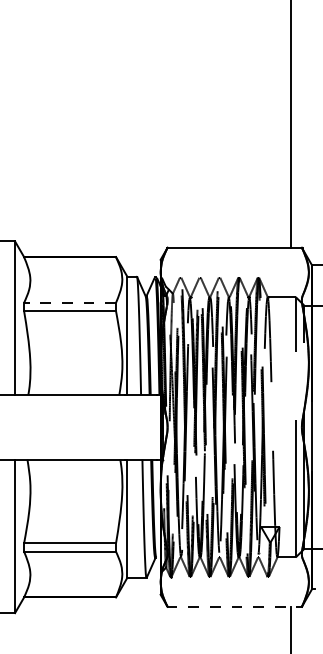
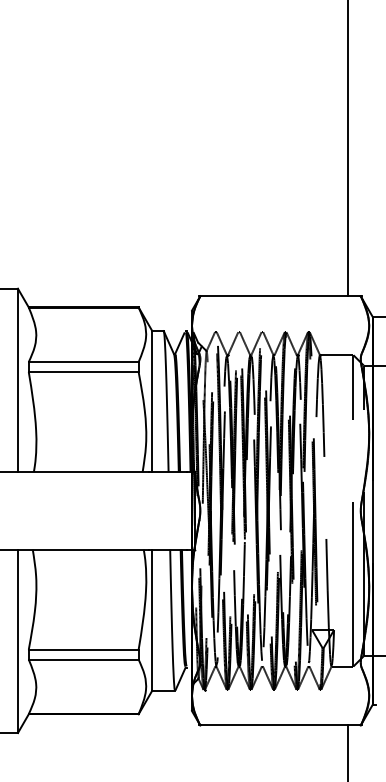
line: (69, 303) -> (83, 362), dashed -> solid
line: (235, 606) -> (281, 725), dashed -> solid

